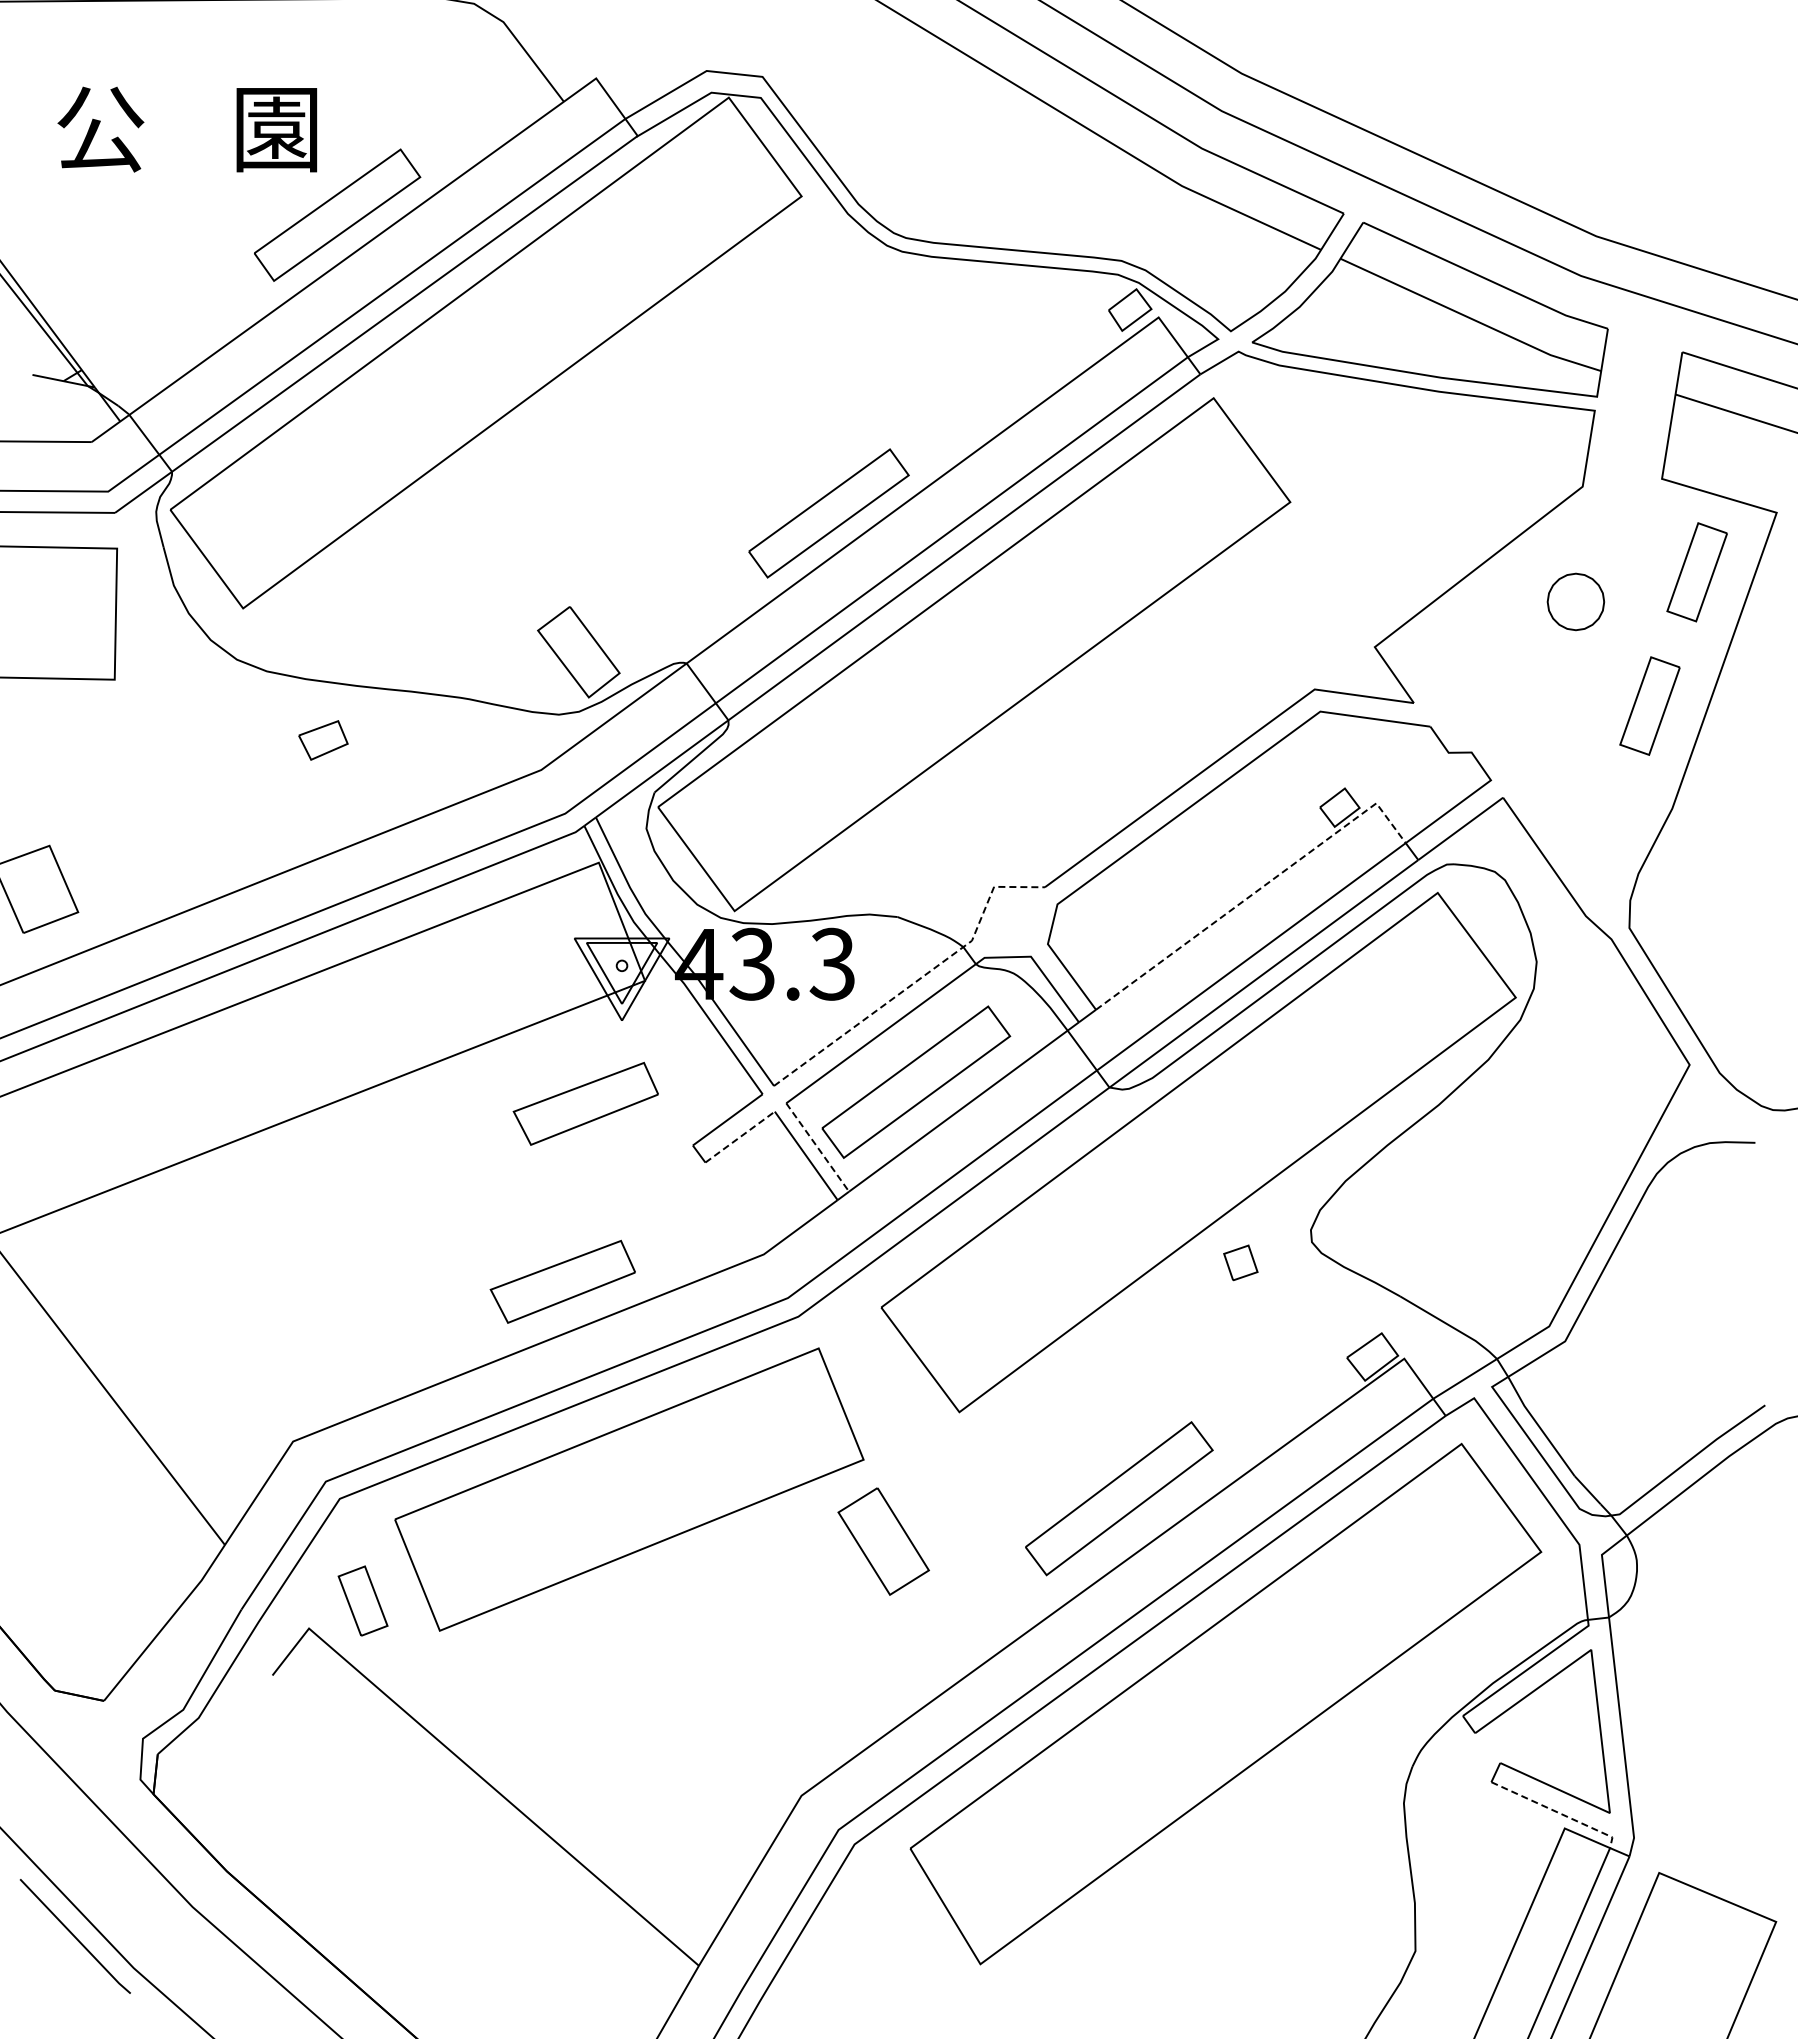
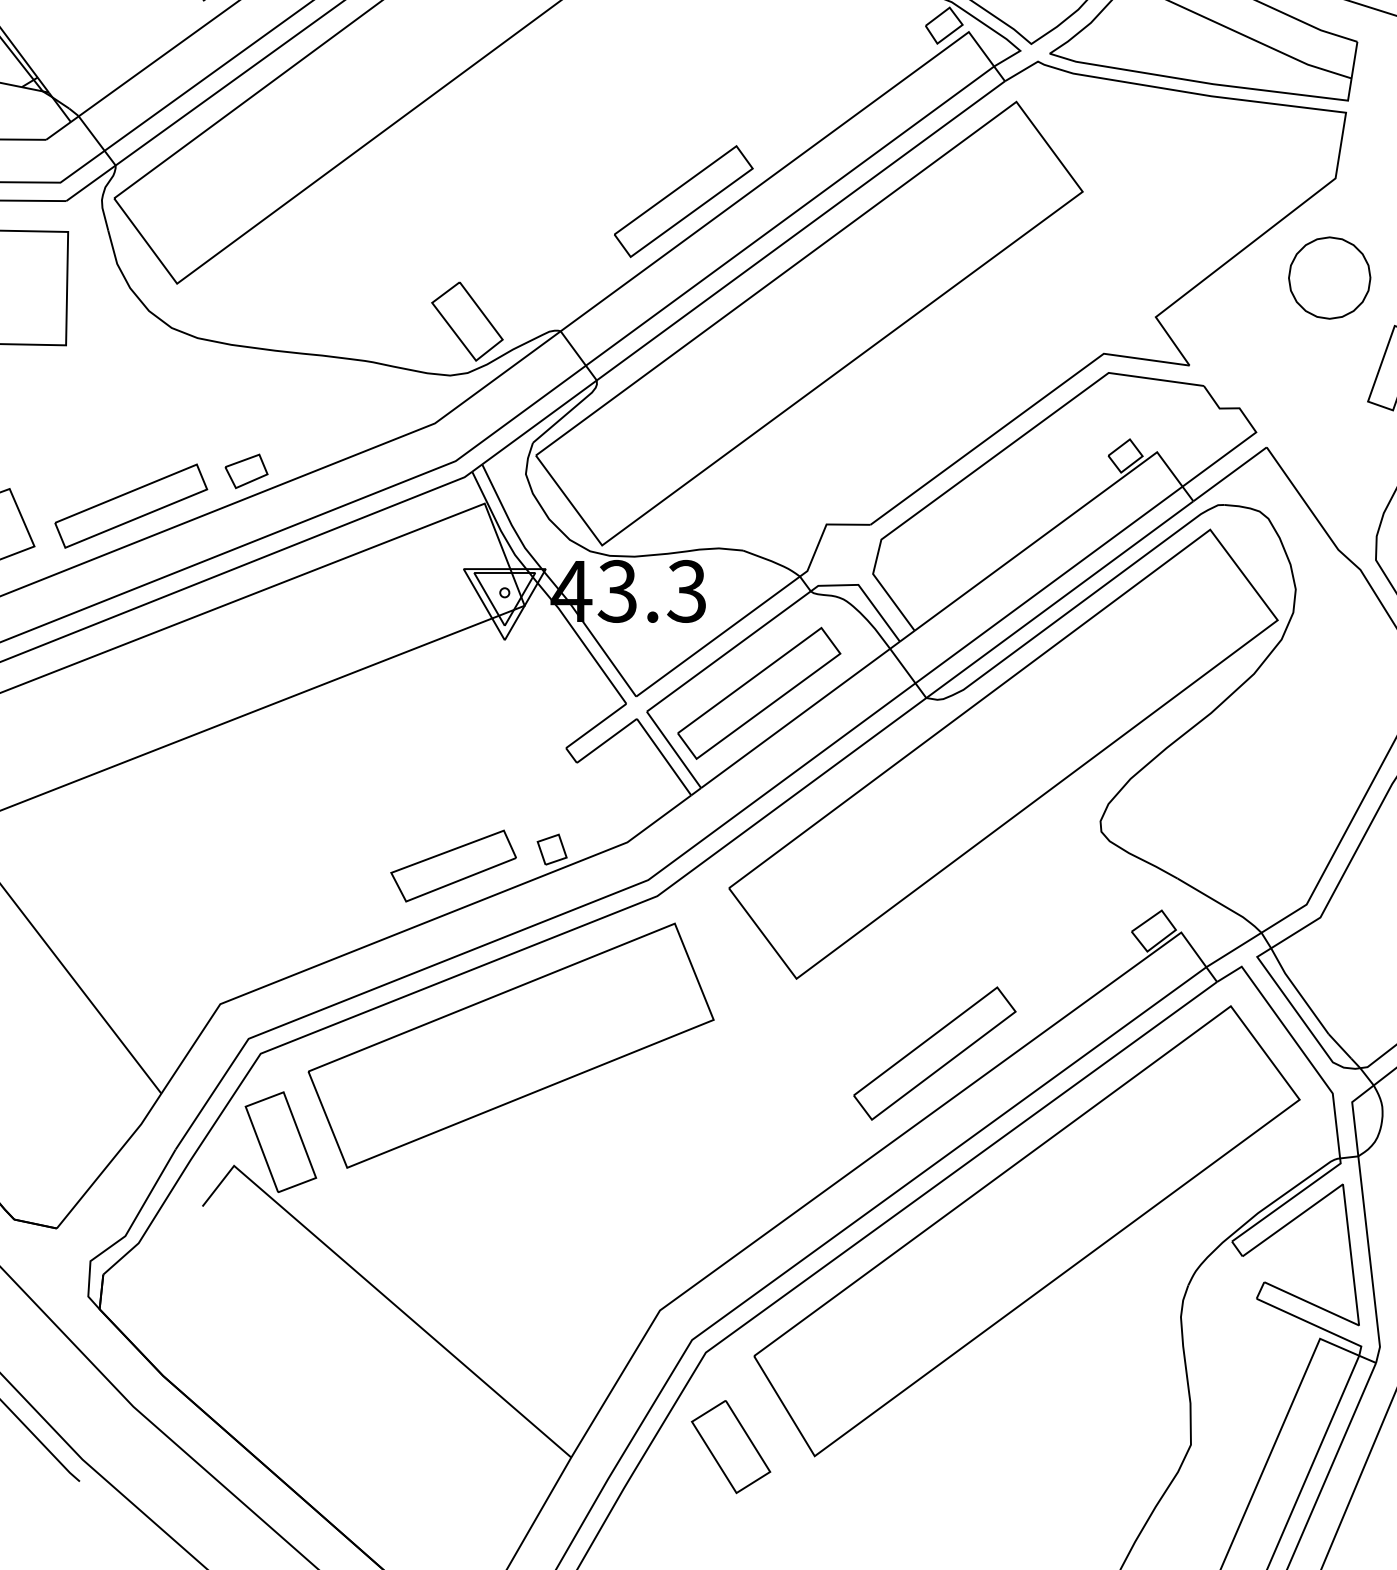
part: (1575, 601) -> (1329, 277), size x1.67
part: (323, 740) -> (246, 471), moved
part: (189, 865) -> (130, 506), added
line: (1256, 891) -> (1053, 528), dashed -> solid
line: (918, 980) -> (761, 605), dashed -> solid
part: (585, 1103) -> (473, 711), removed
line: (740, 1136) -> (607, 740), dashed -> solid
line: (817, 1147) -> (673, 749), dashed -> solid
part: (1240, 1262) -> (551, 849), moved
part: (883, 1541) -> (730, 1446), moved
part: (362, 1600) -> (280, 1141), size x1.67
line: (1557, 1812) -> (1313, 1324), dashed -> solid

